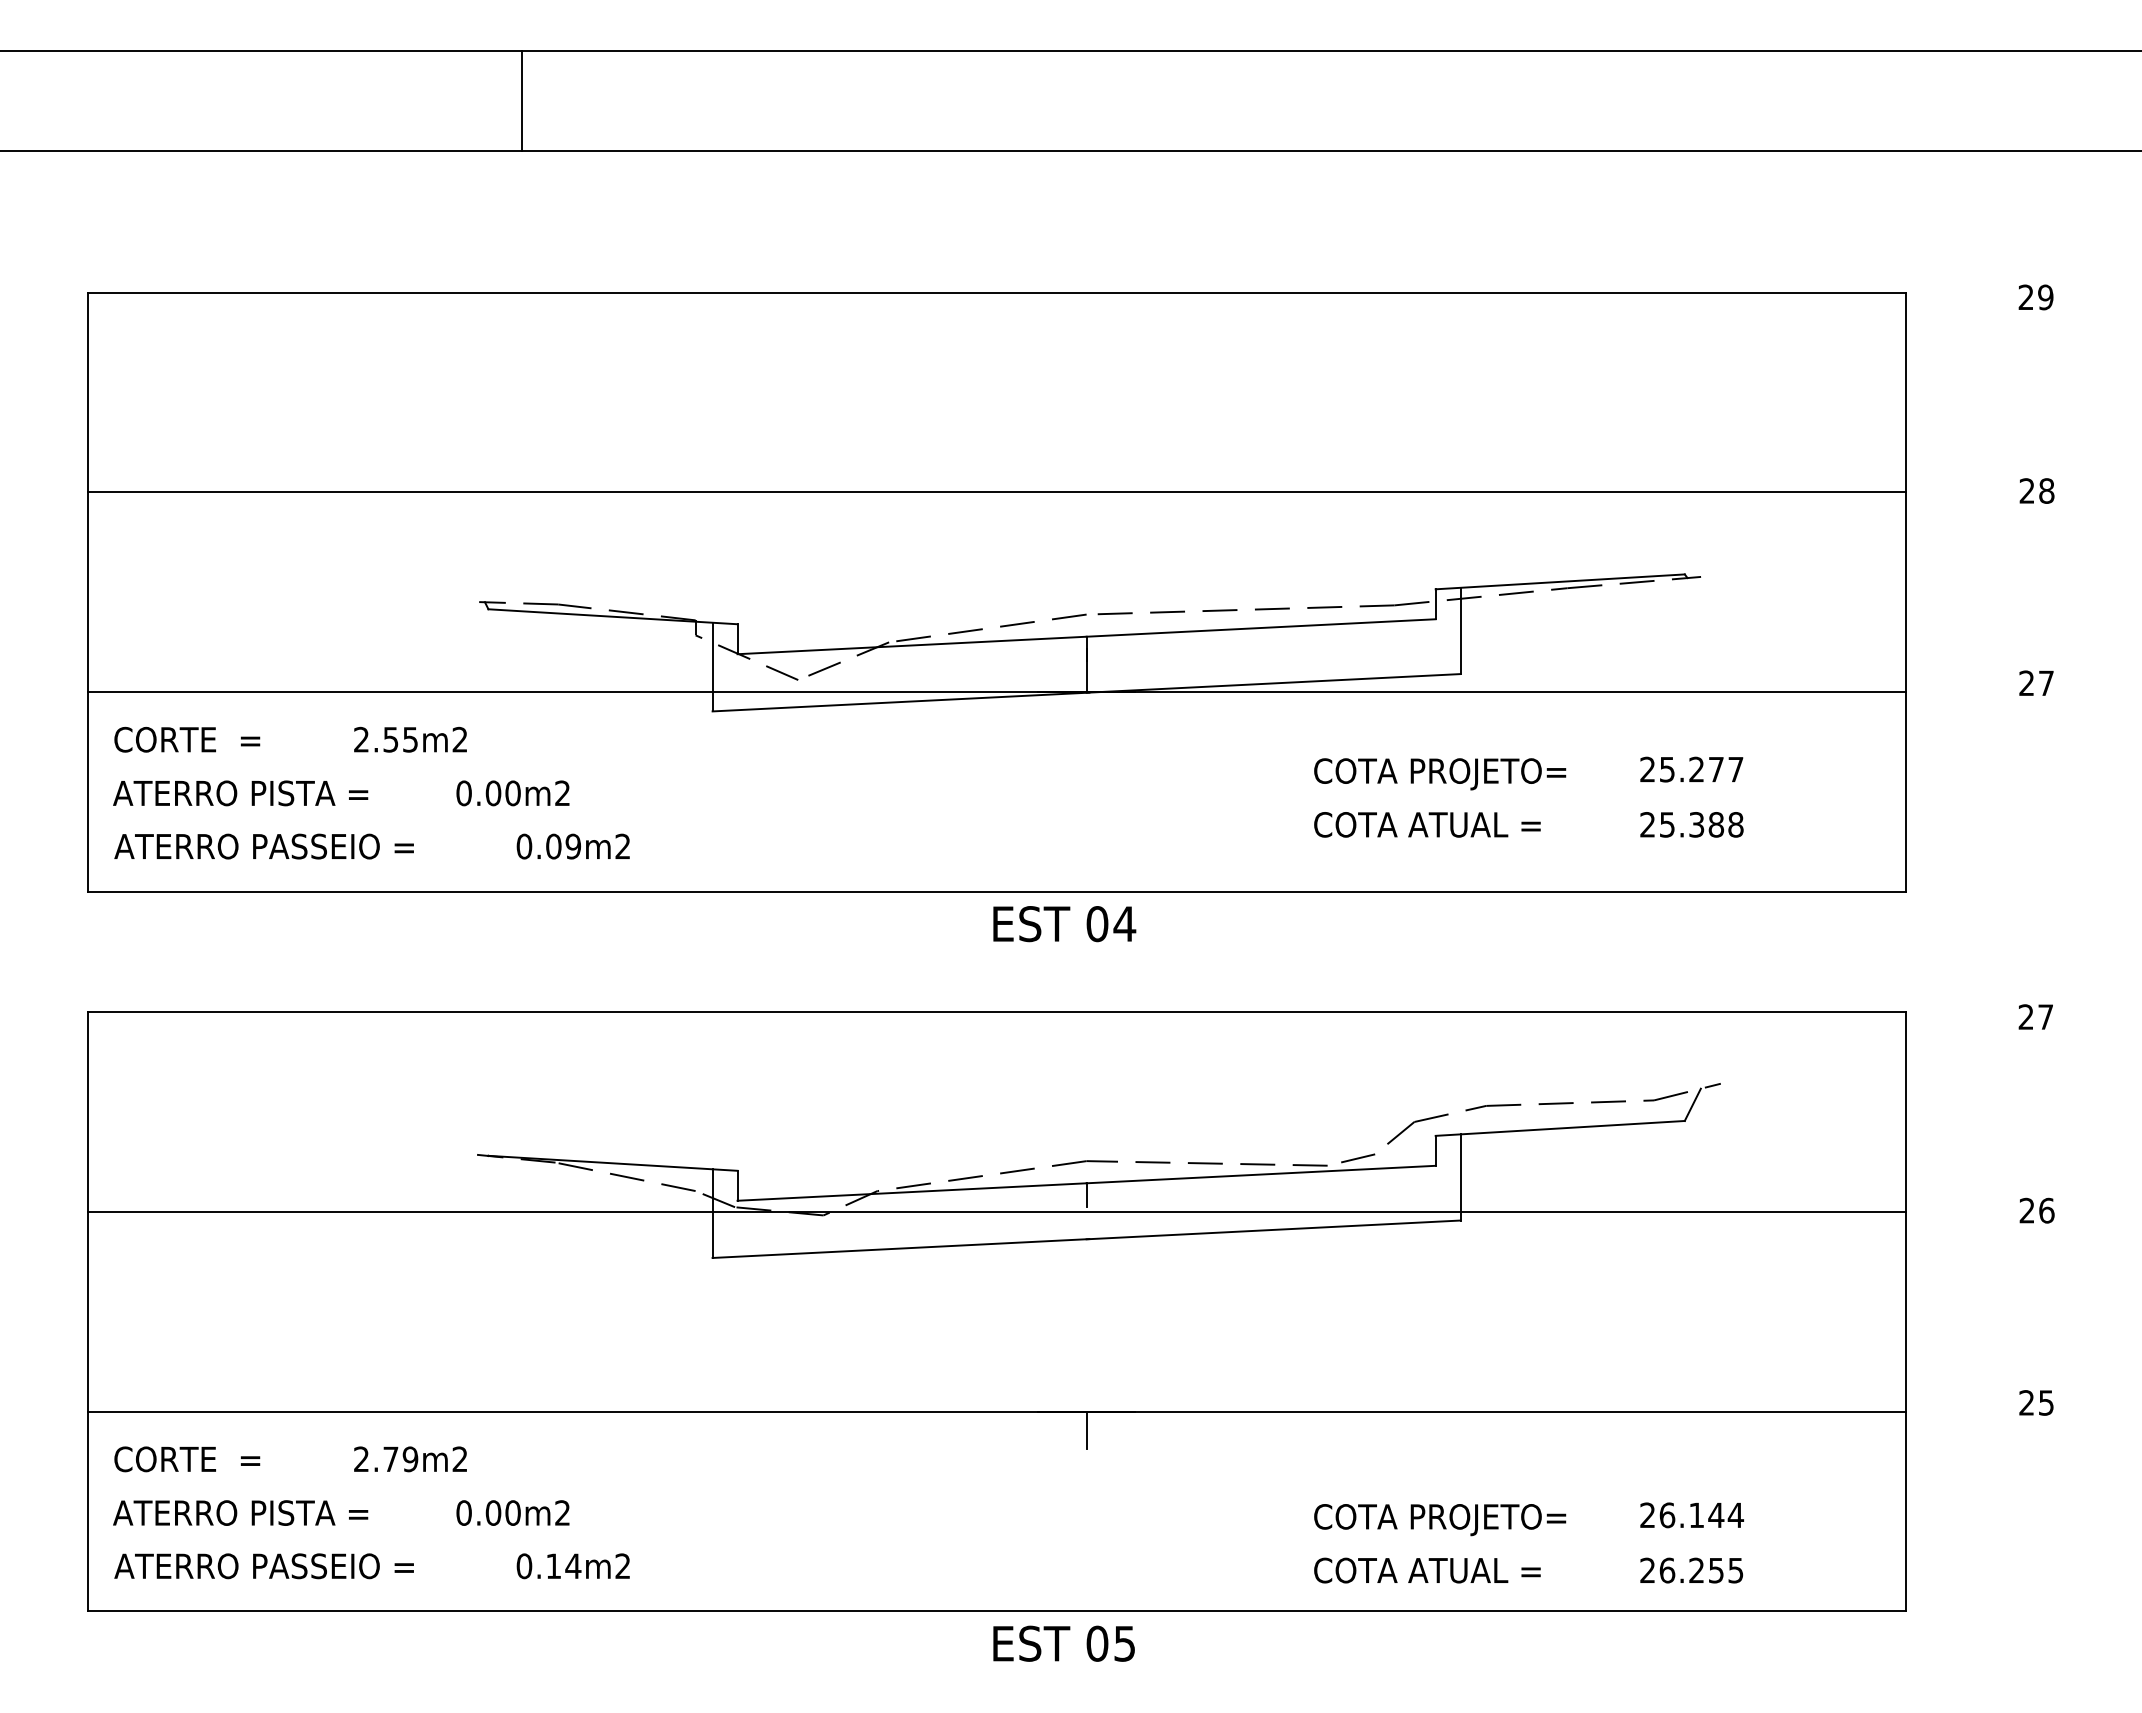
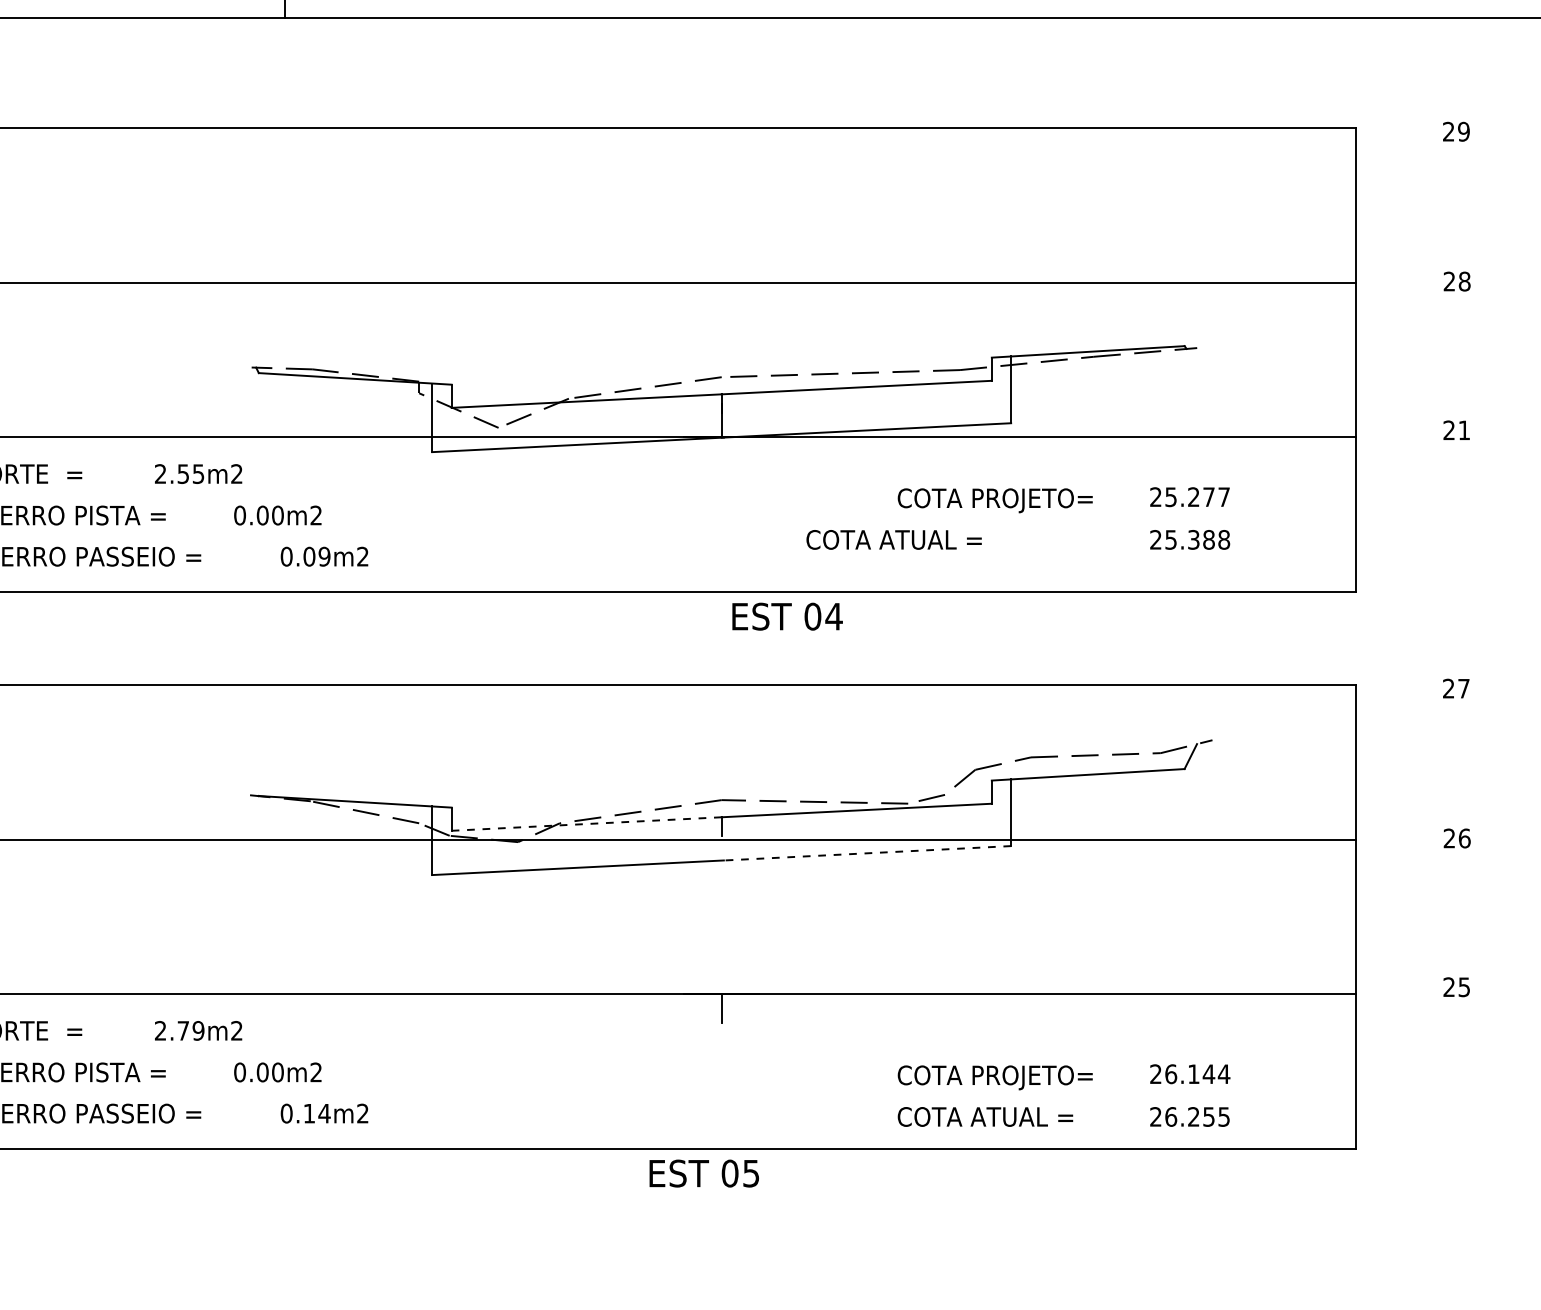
text: (2046, 682) -> (1464, 429), 27 -> 21
text: (1427, 824) -> (894, 539), moved
text: (1064, 924) -> (787, 617), moved
line: (912, 1192) -> (586, 824), solid -> dashed
line: (1273, 1229) -> (866, 853), solid -> dashed

